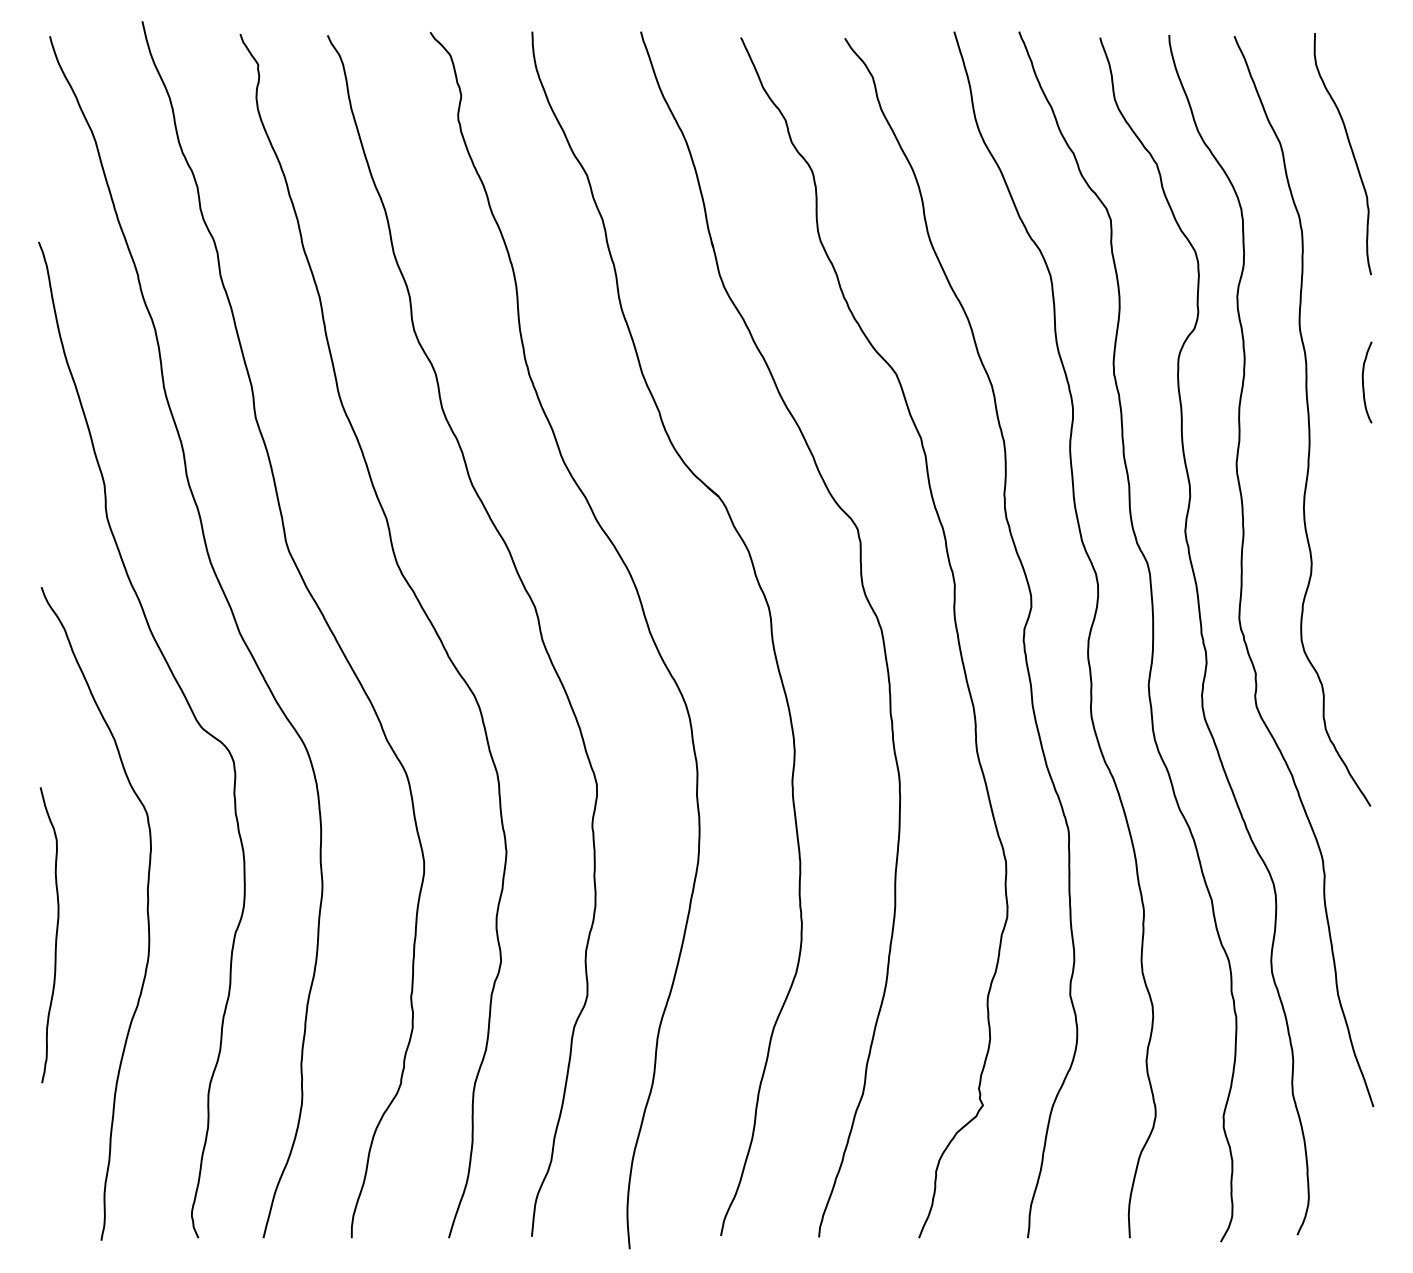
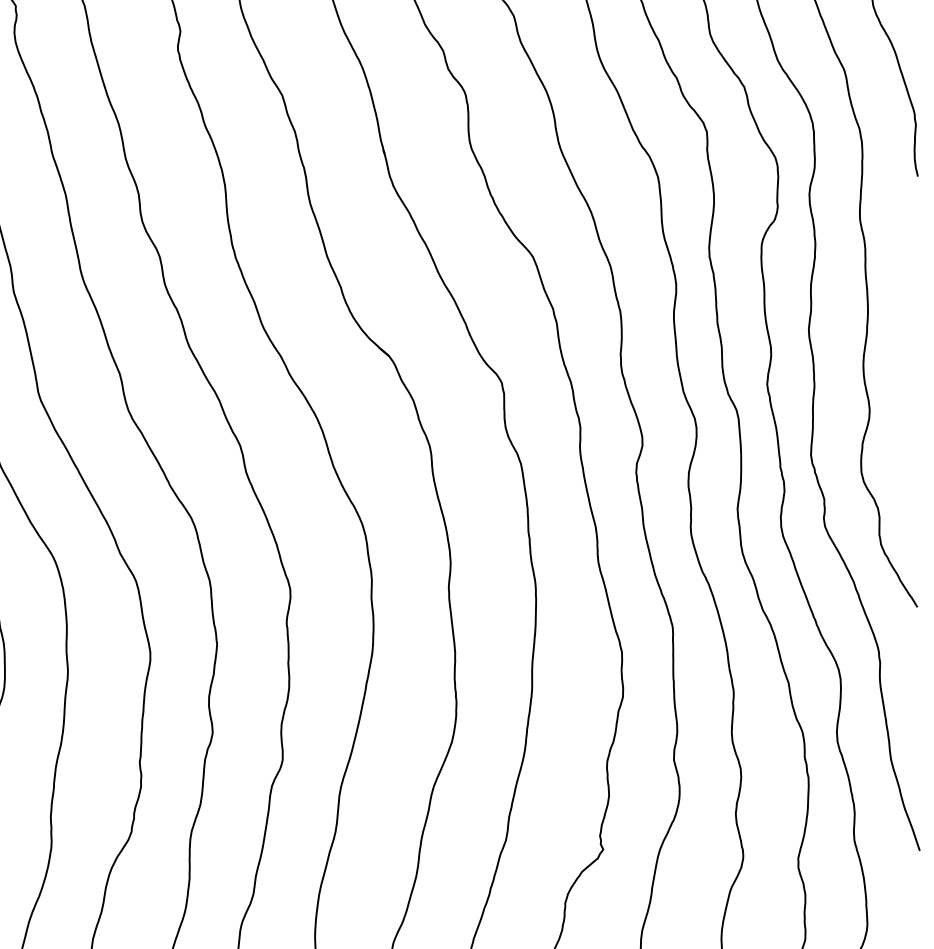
curve: (1363, 382) -> (911, 263), removed

